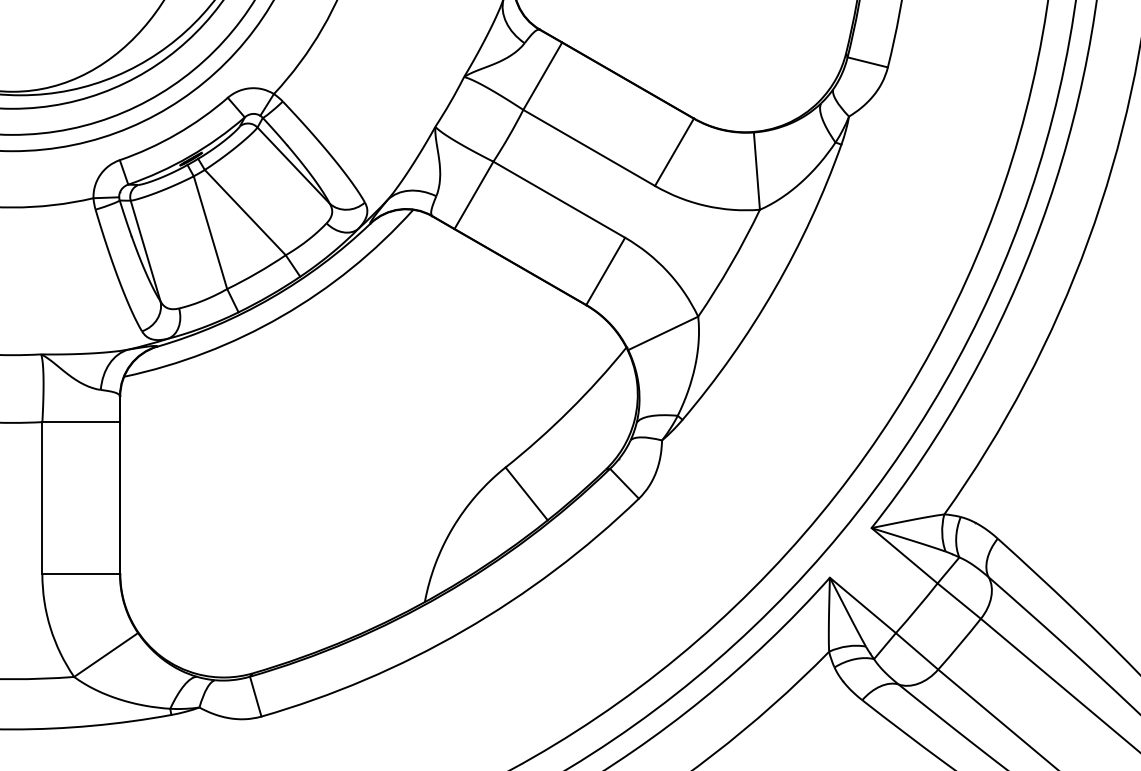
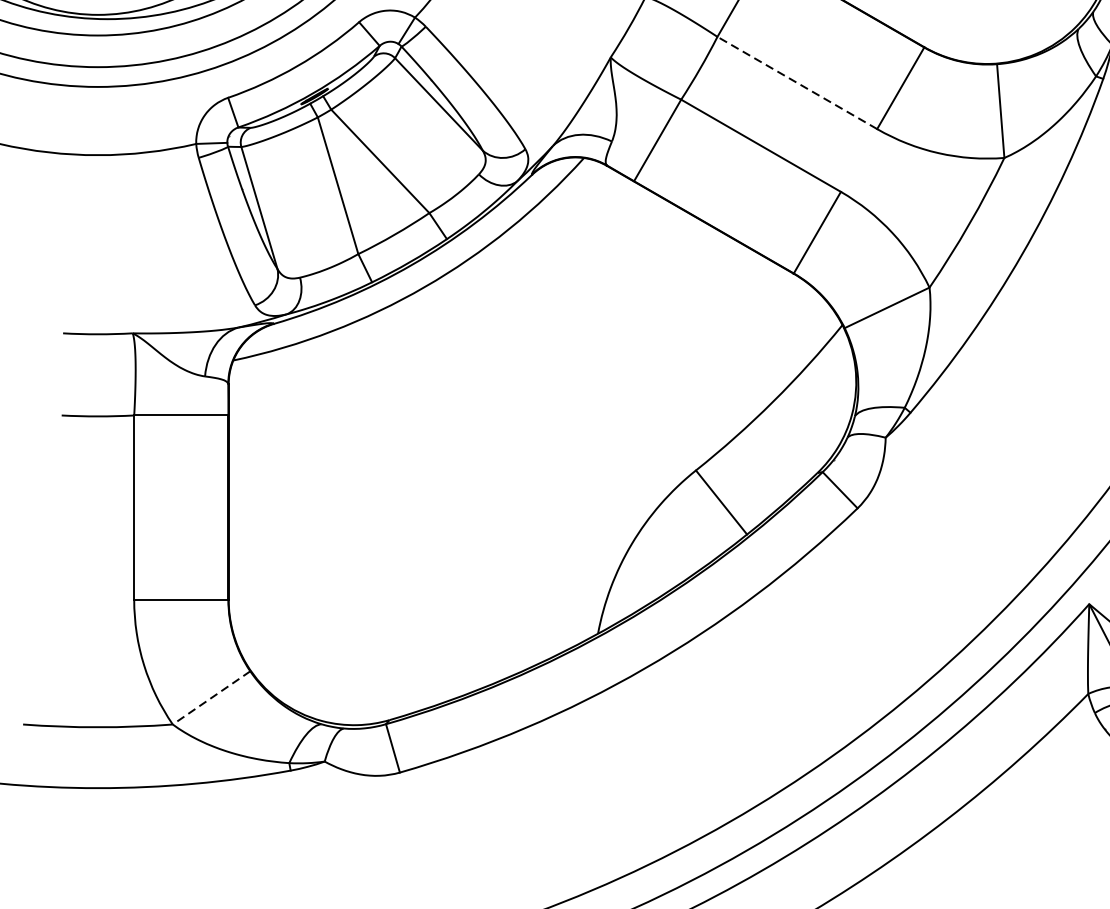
line: (588, 147) -> (796, 82), solid -> dashed
line: (106, 655) -> (211, 698), solid -> dashed

